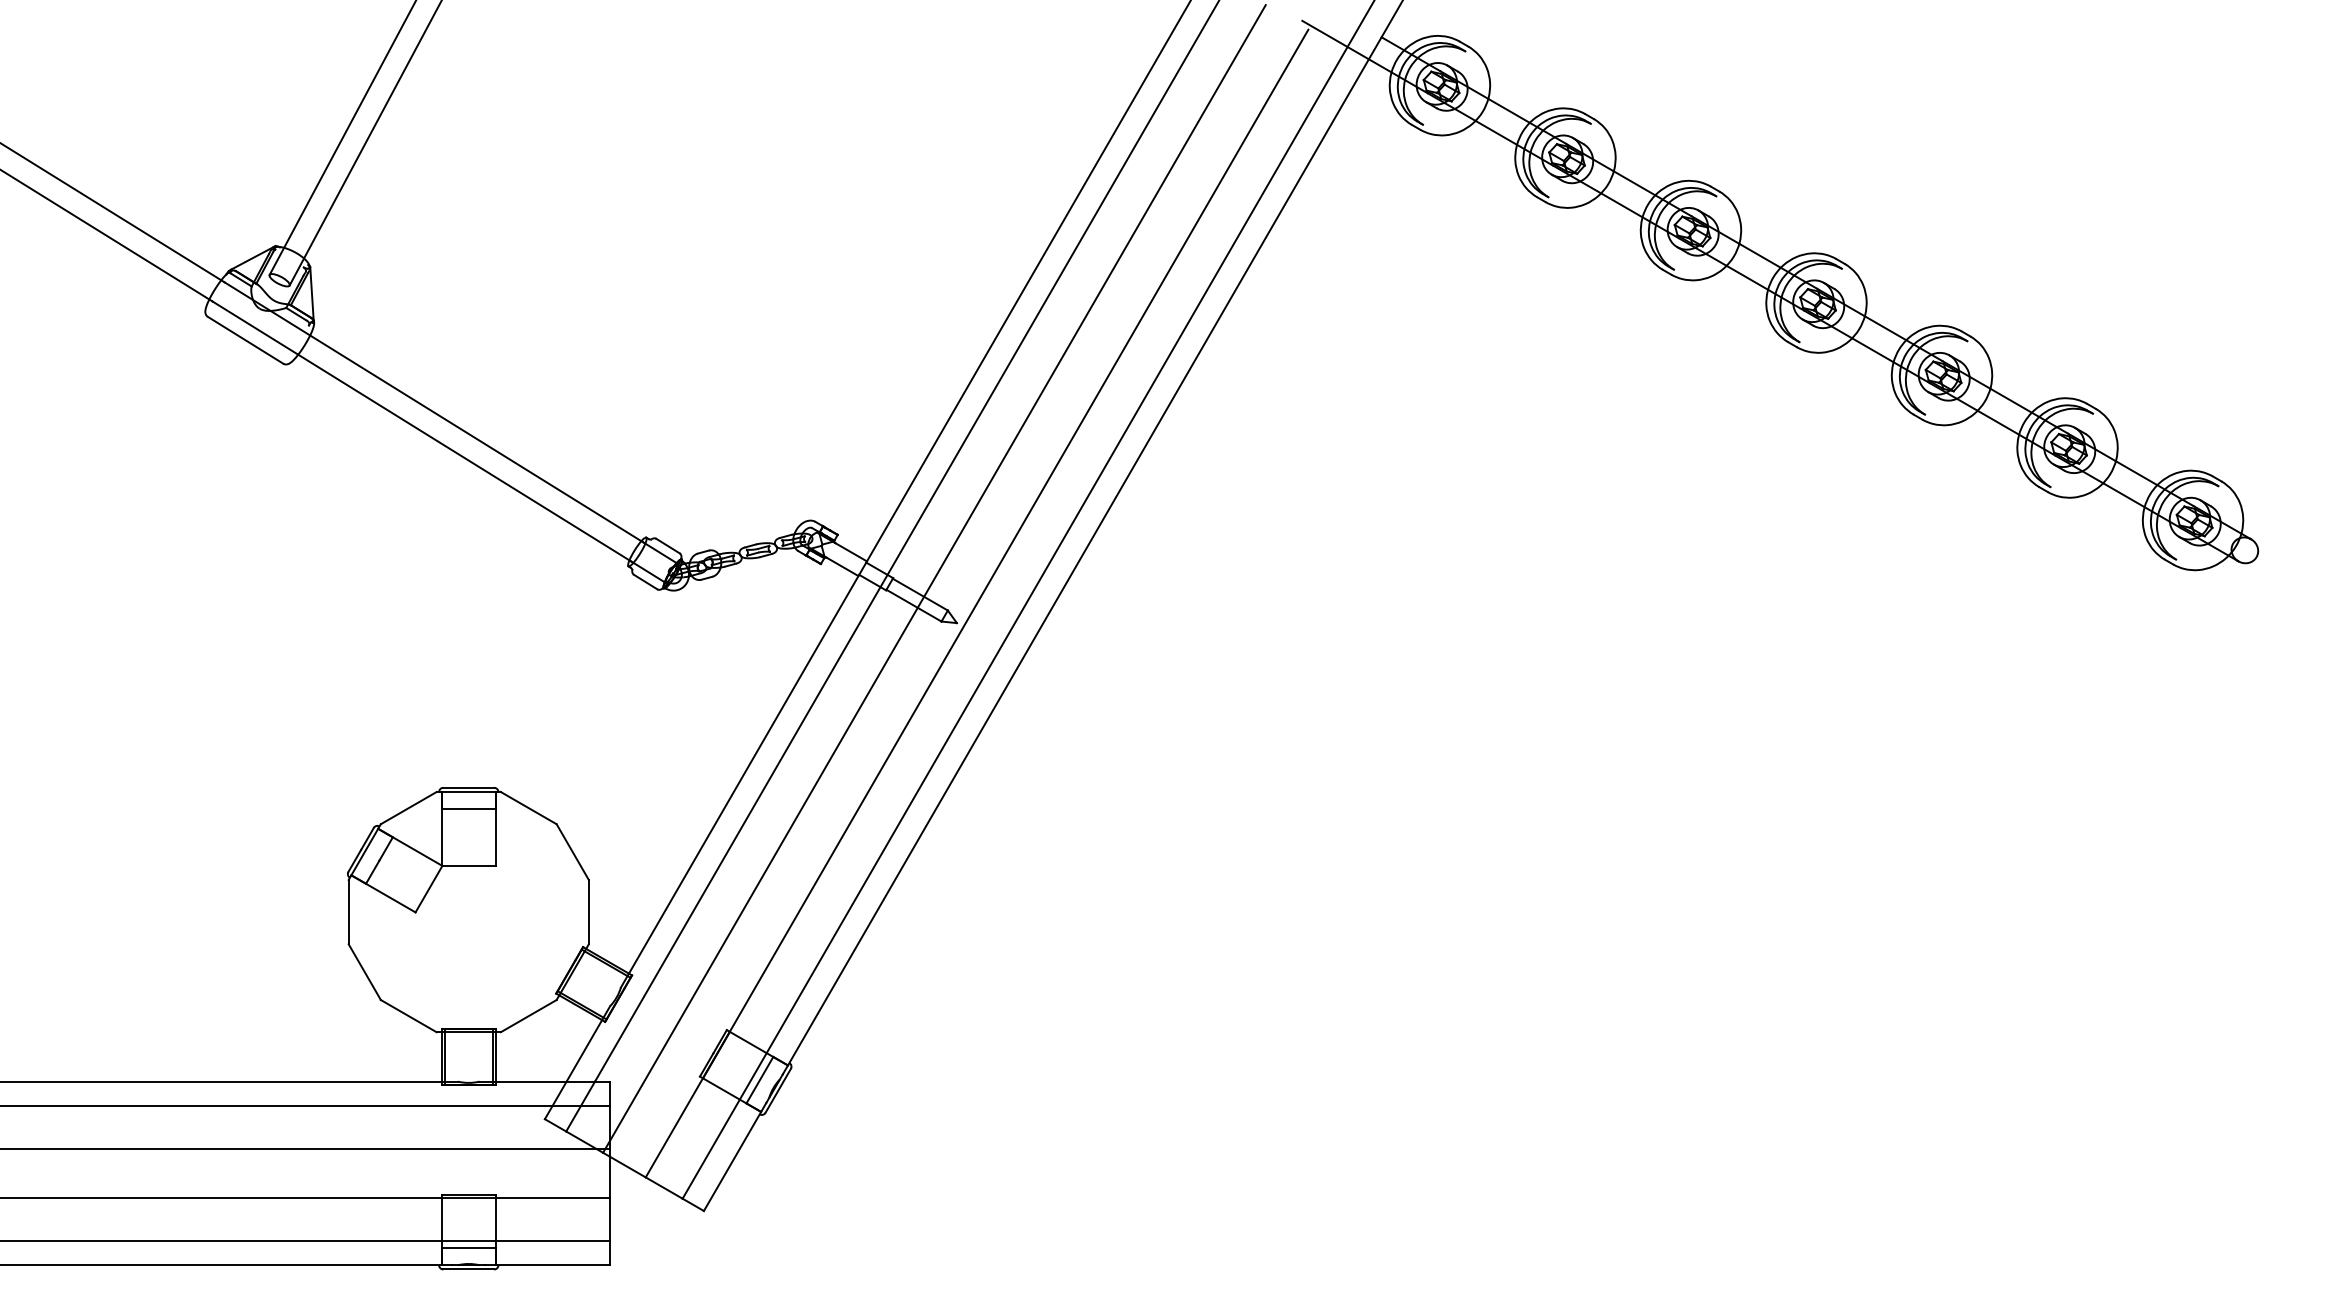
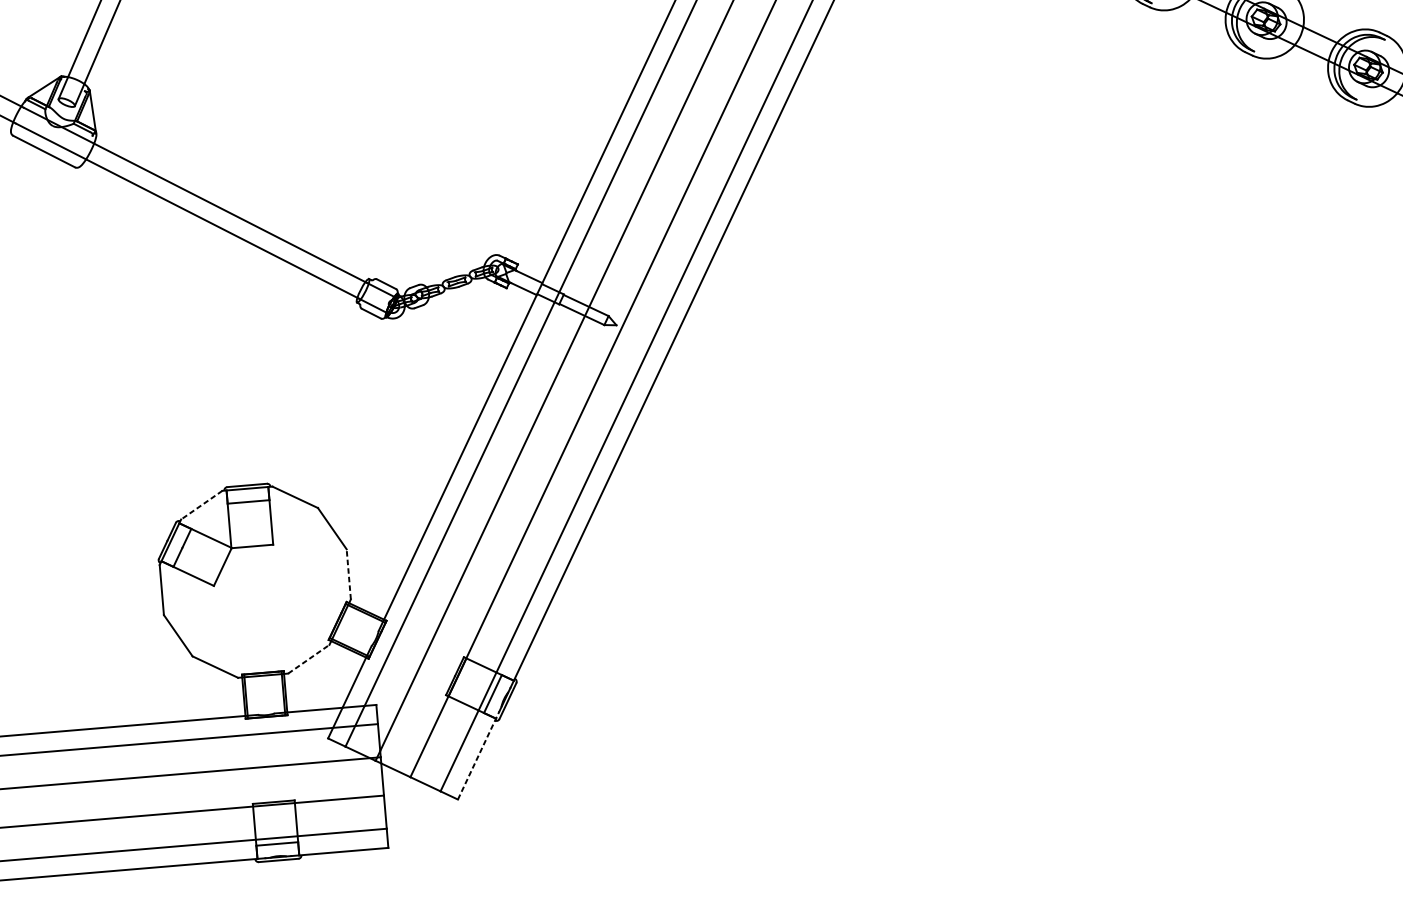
line: (408, 808) -> (201, 505), solid -> dashed
line: (588, 911) -> (348, 573), solid -> dashed
line: (529, 1015) -> (309, 658), solid -> dashed
line: (735, 1156) -> (478, 755), solid -> dashed

